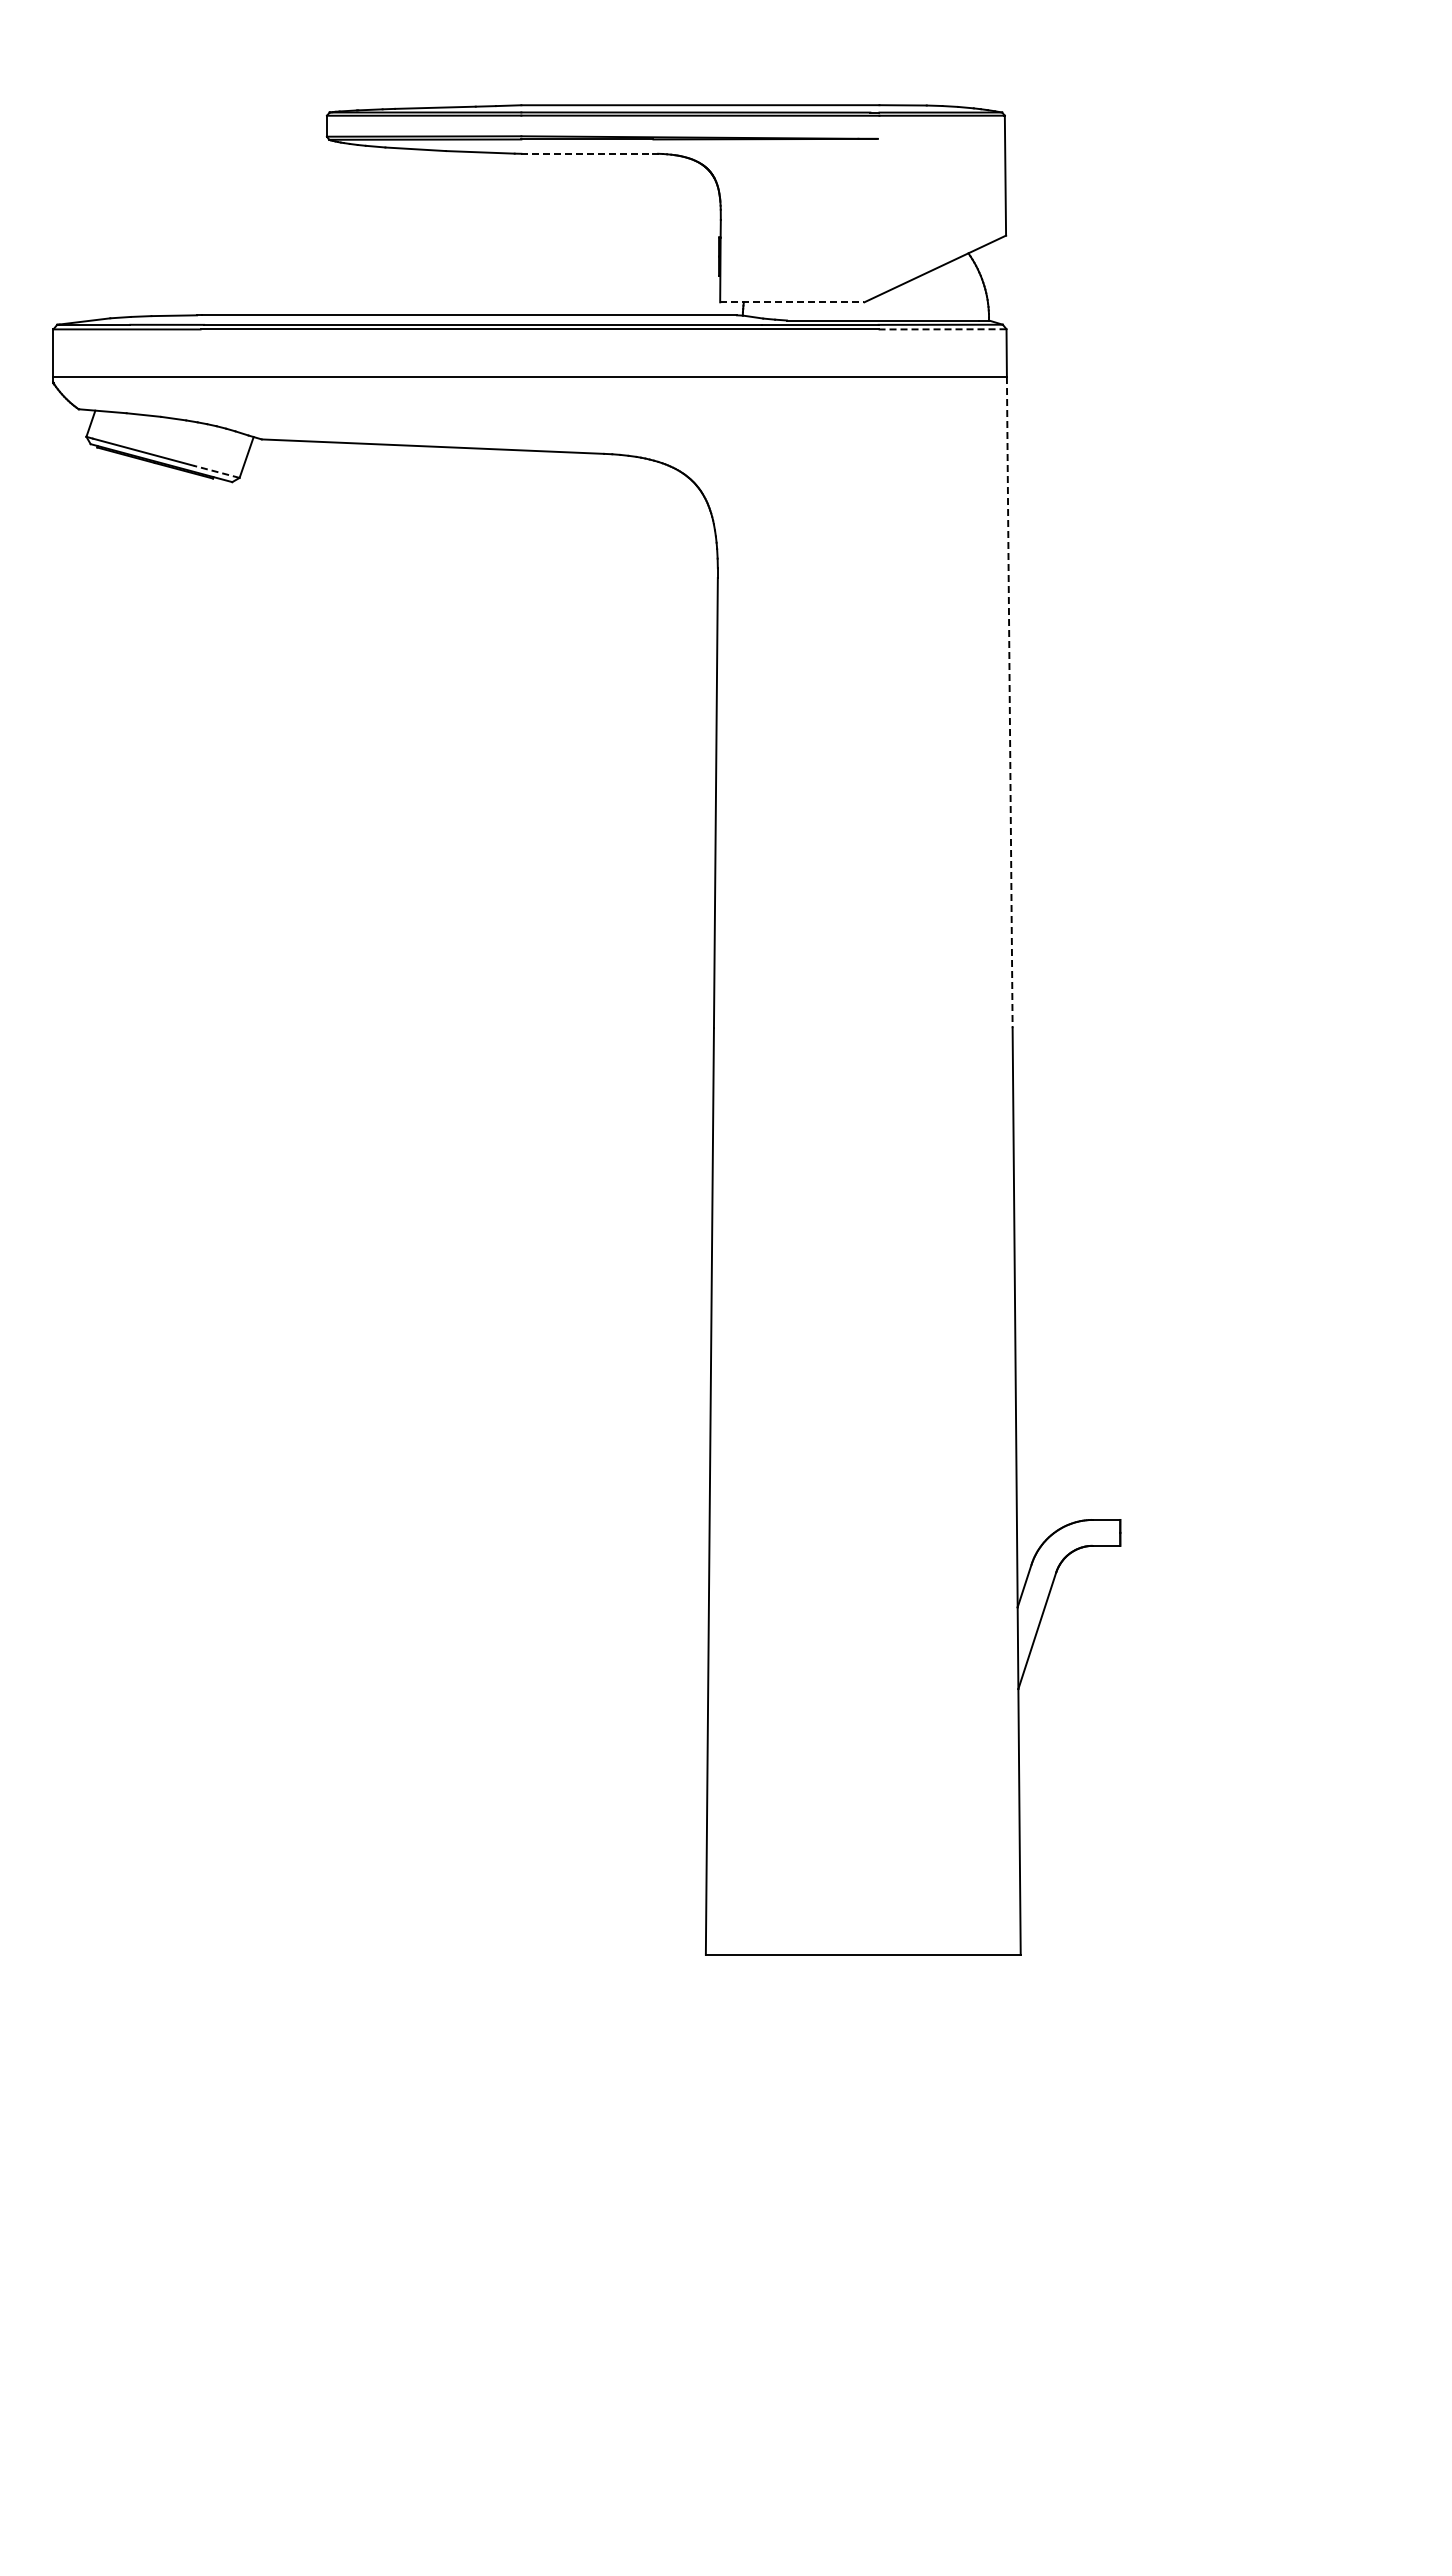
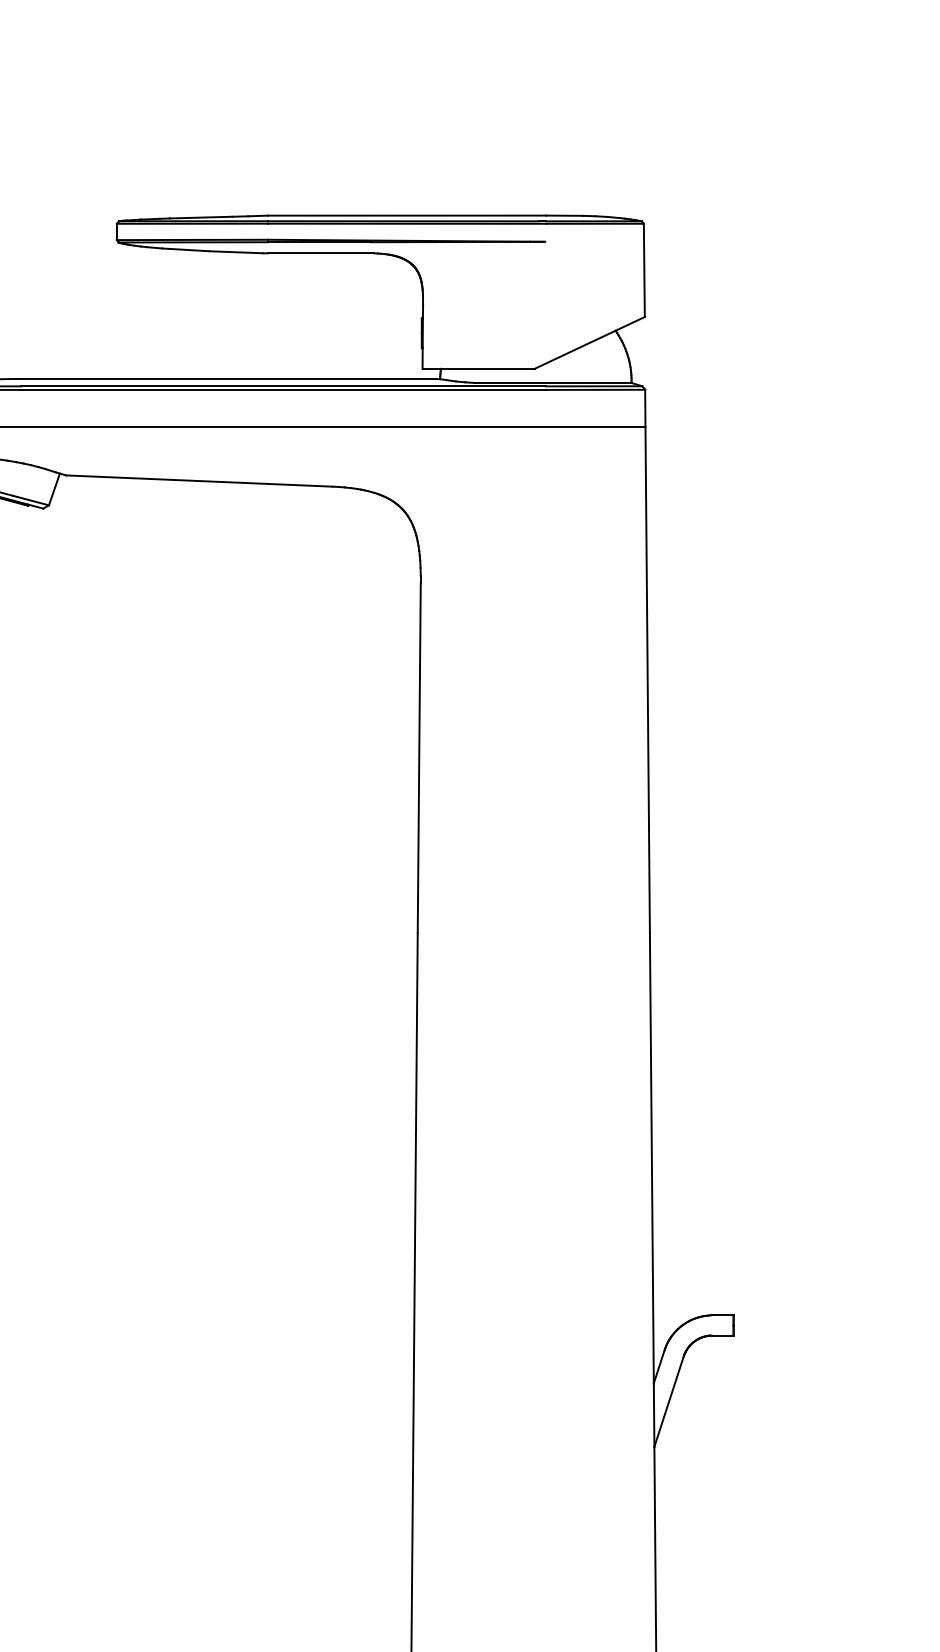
line: (587, 153) -> (319, 253), dashed -> solid
line: (792, 302) -> (478, 368), dashed -> solid
line: (942, 329) -> (595, 389), dashed -> solid
line: (216, 471) -> (31, 500), dashed -> solid
line: (1009, 702) -> (647, 679), dashed -> solid

